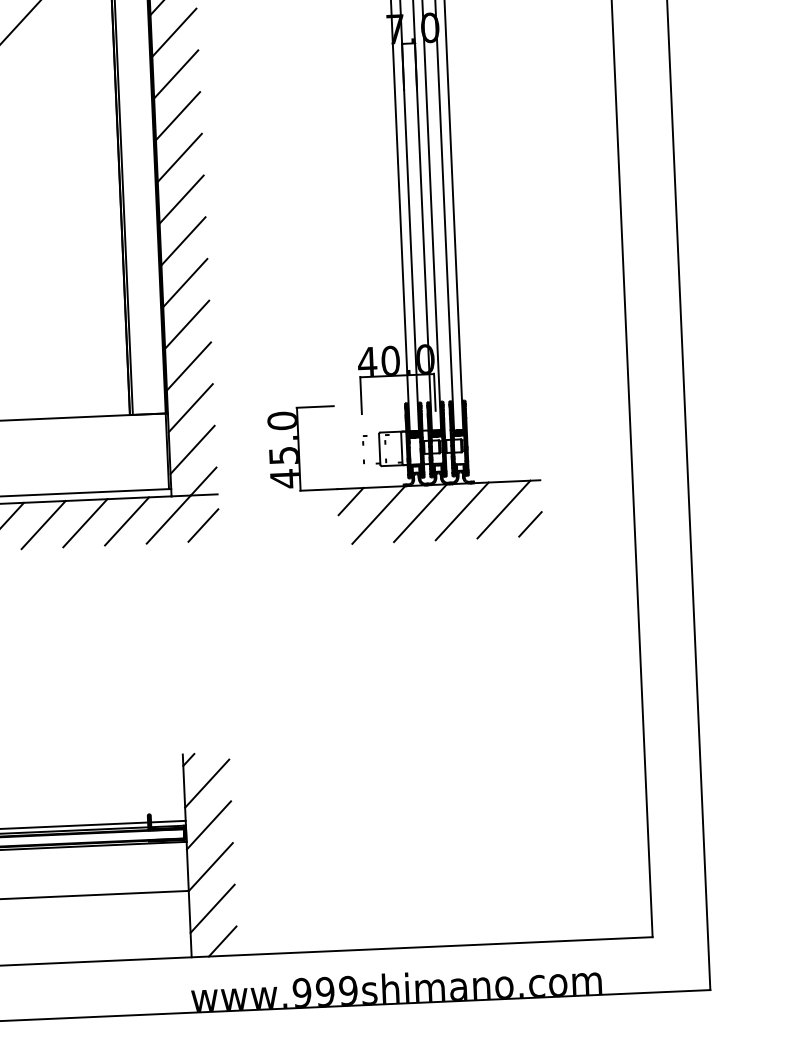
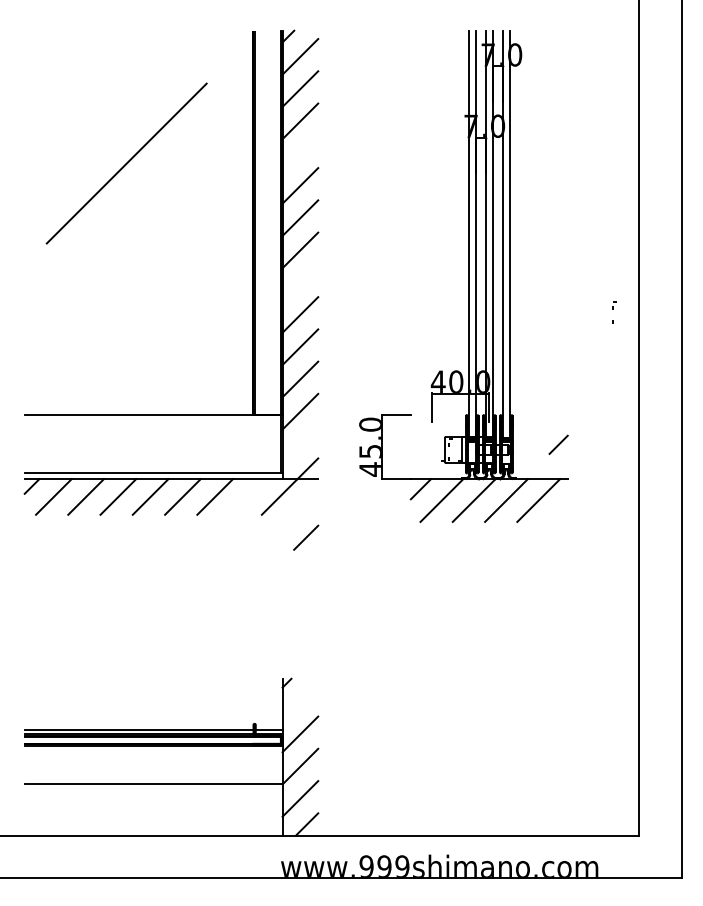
line: (176, 74) -> (300, 153), removed
line: (183, 241) -> (300, 282), removed
line: (192, 449) -> (300, 443), removed
part: (365, 449) -> (614, 312), moved
line: (127, 520) -> (247, 496), removed
line: (530, 523) -> (558, 444), moved
line: (203, 525) -> (306, 537), moved
line: (207, 782) -> (300, 701), removed

